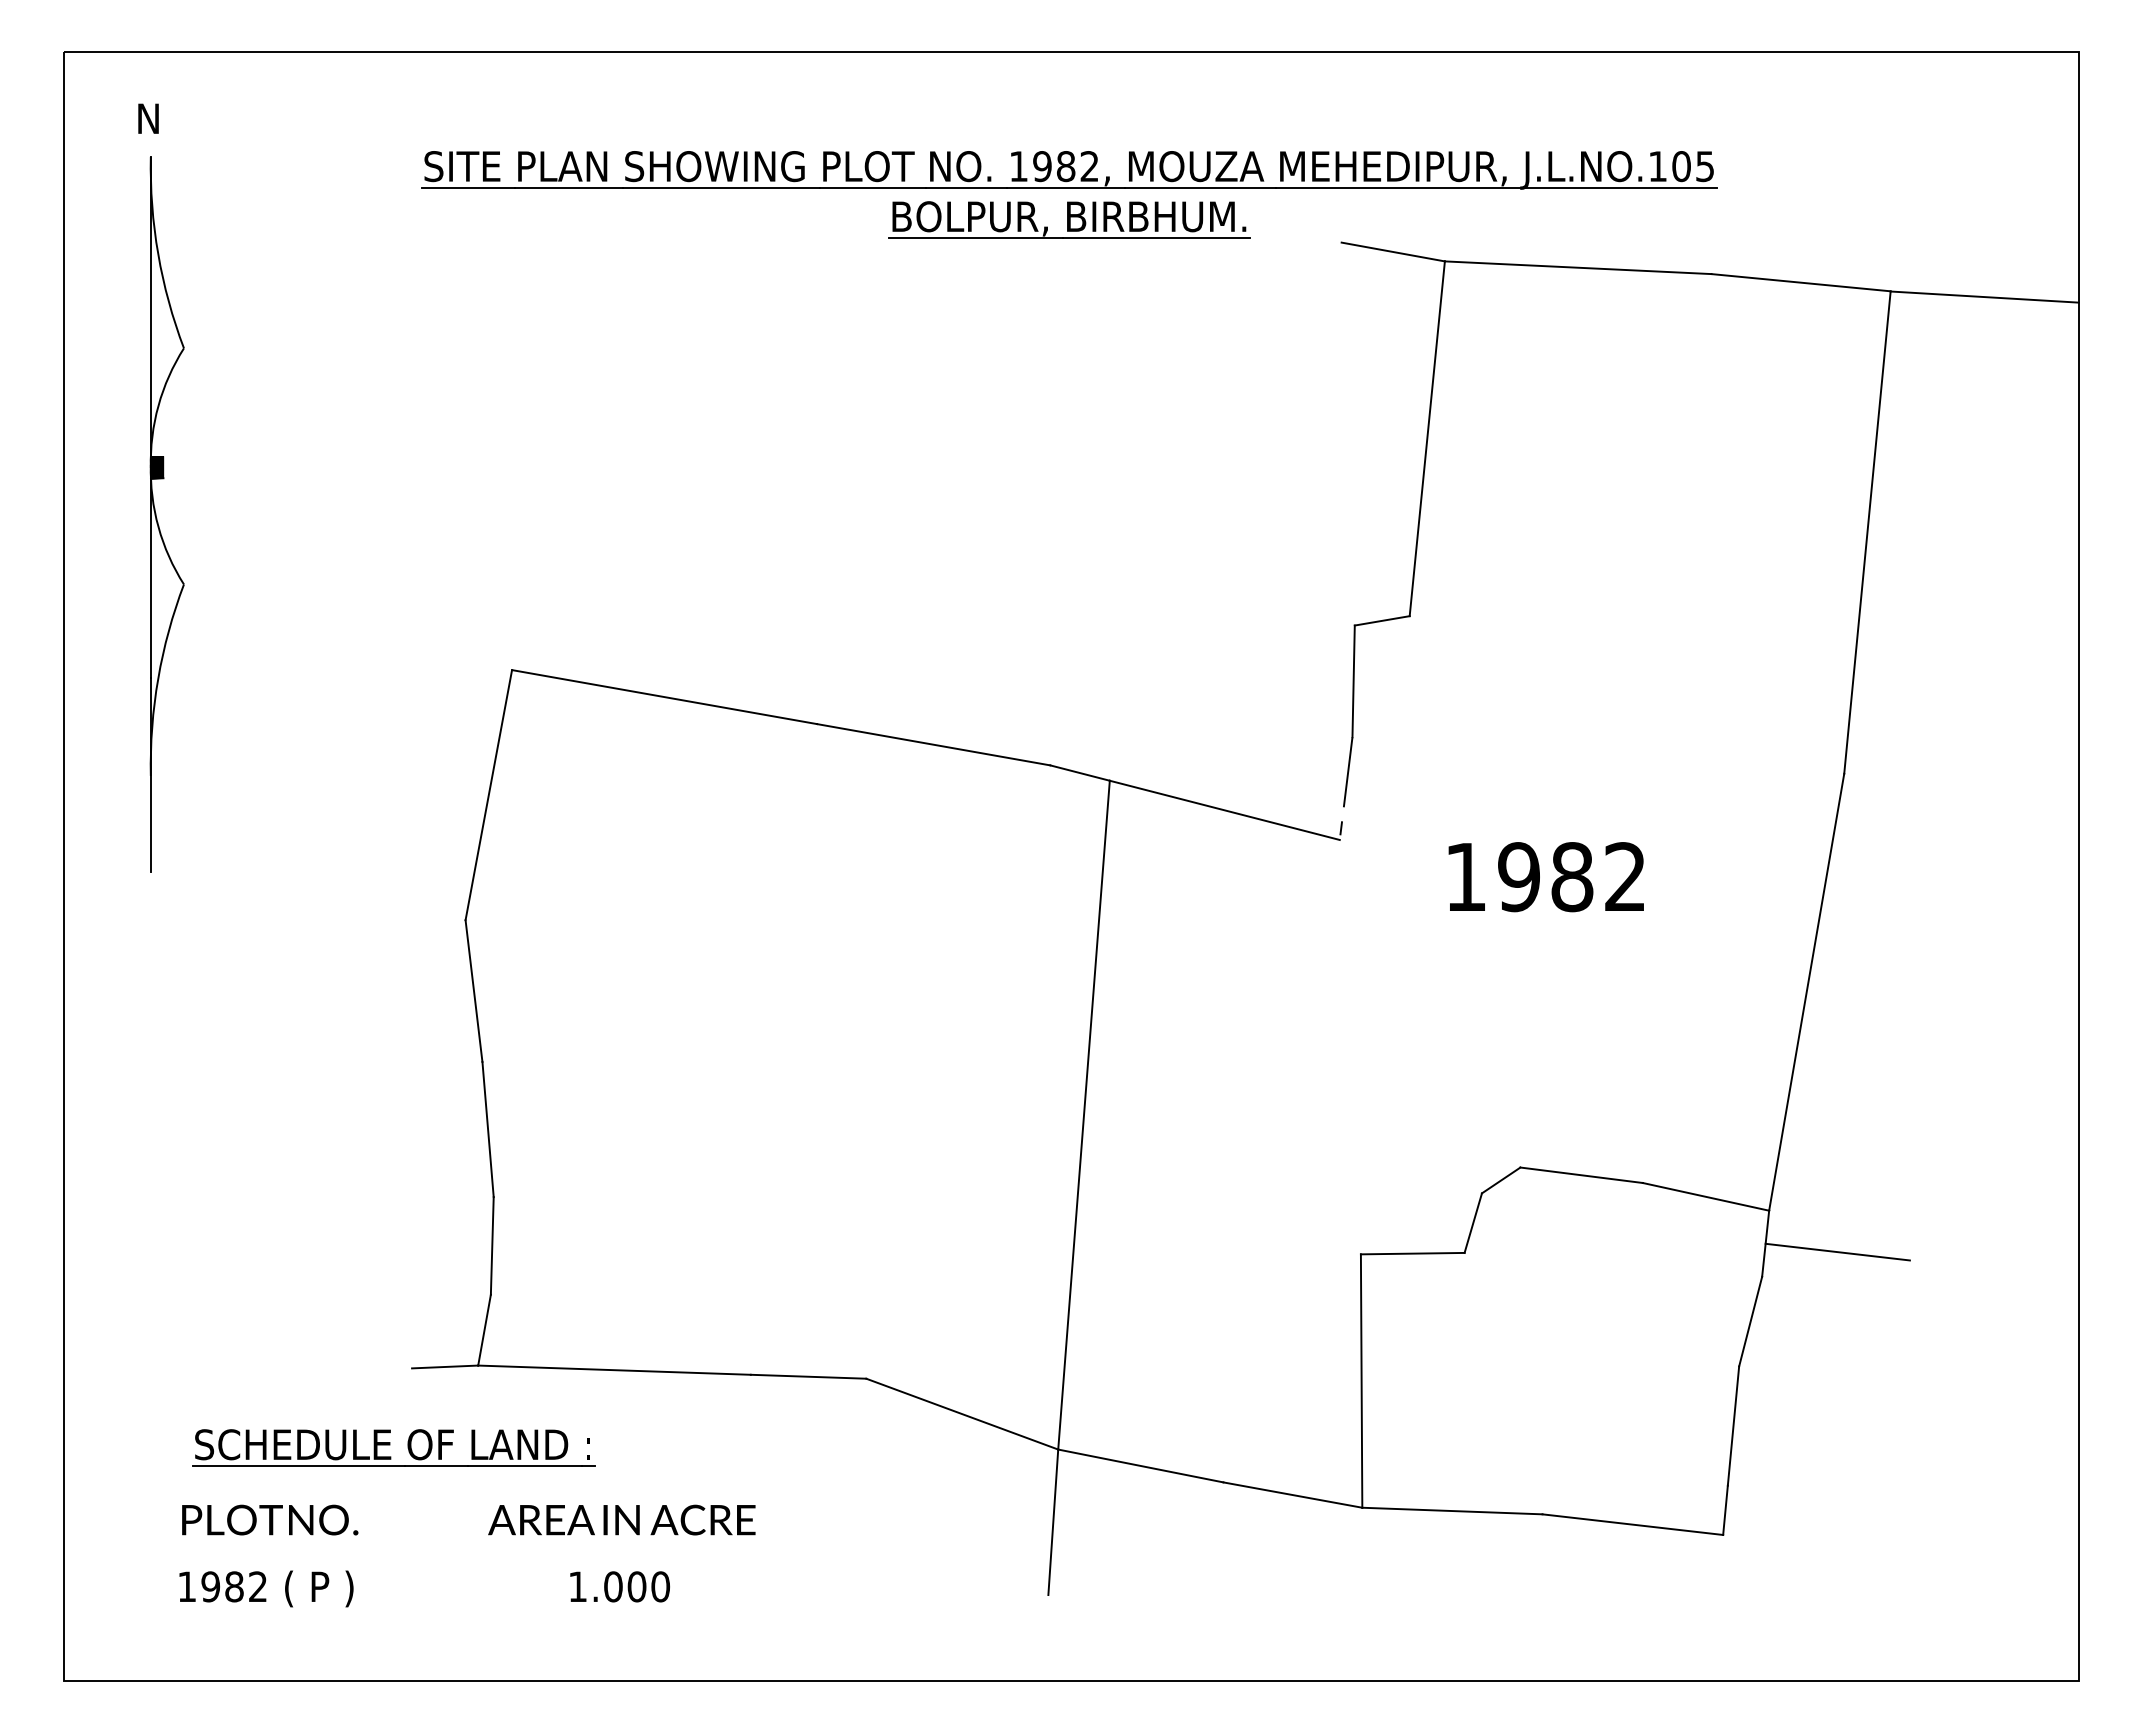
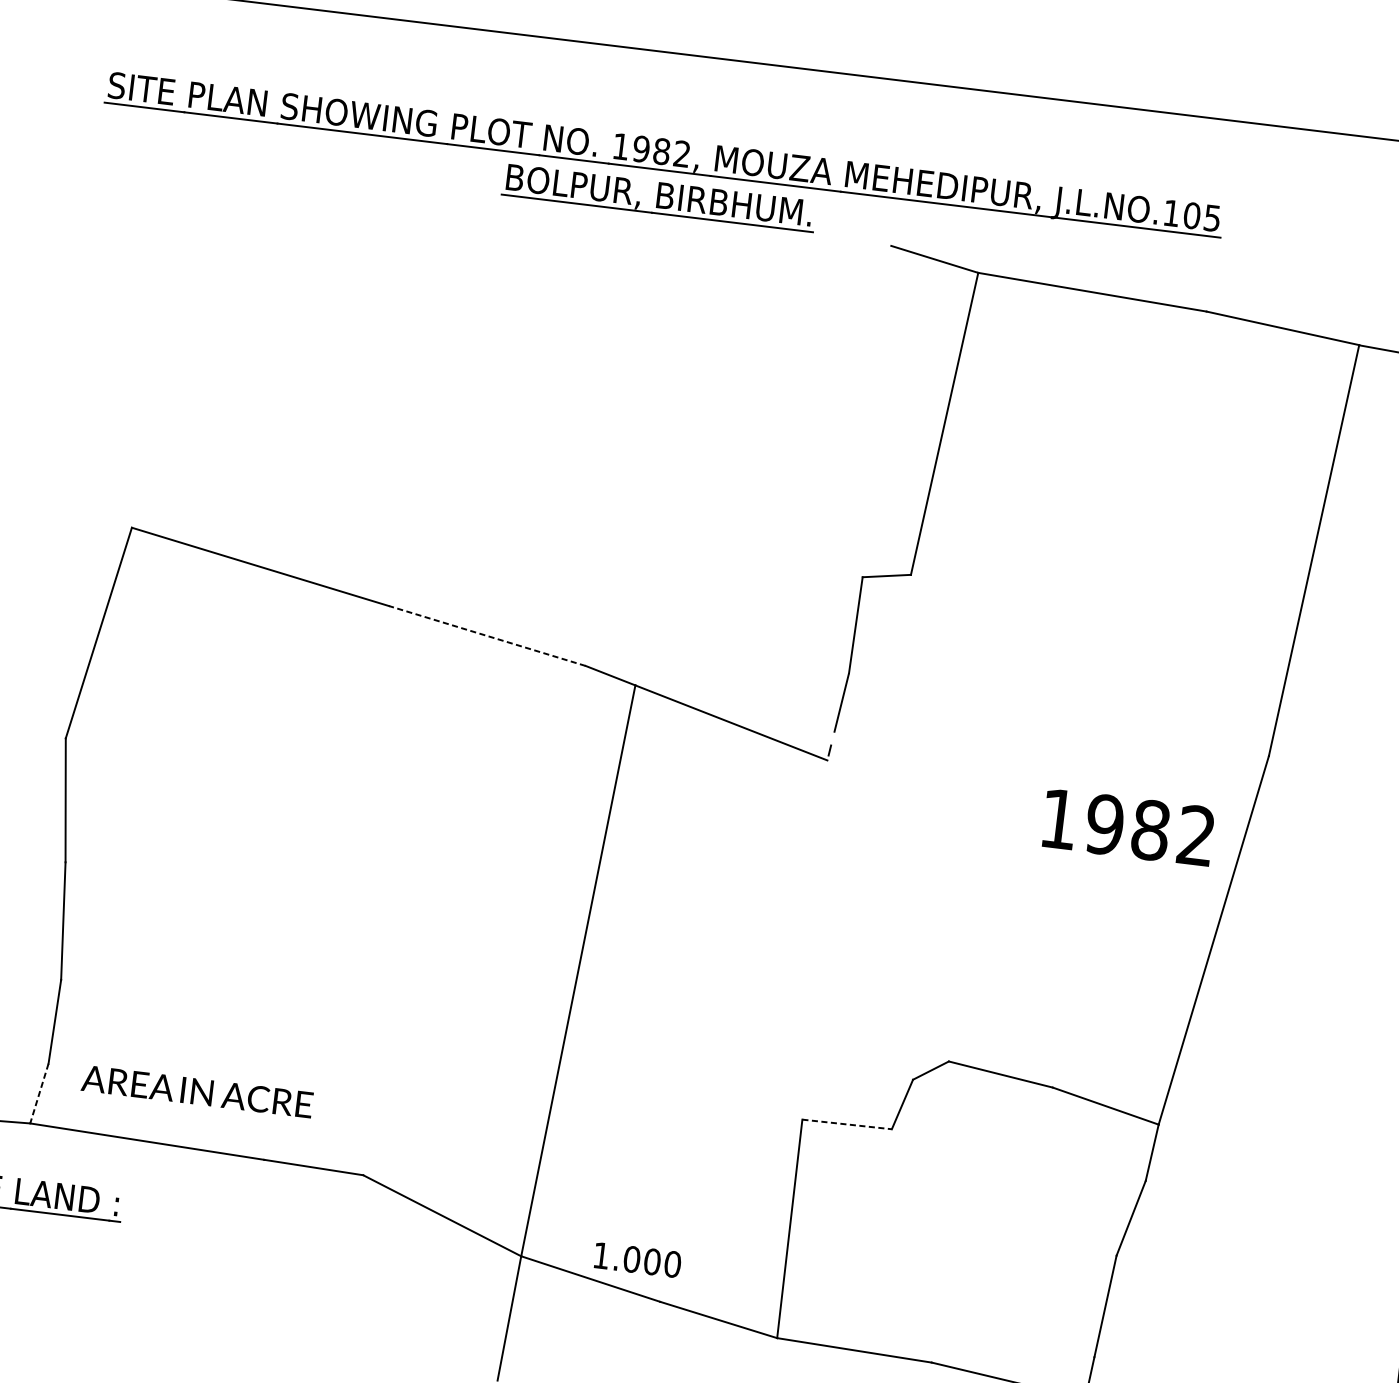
line: (933, 744) -> (487, 635), solid -> dashed
text: (1545, 877) -> (1127, 827), moved
line: (1837, 1251) -> (1213, 1166), removed
line: (1412, 1253) -> (846, 1124), solid -> dashed
line: (484, 1330) -> (39, 1093), solid -> dashed
text: (621, 1519) -> (197, 1091), moved
text: (619, 1586) -> (637, 1259), moved

